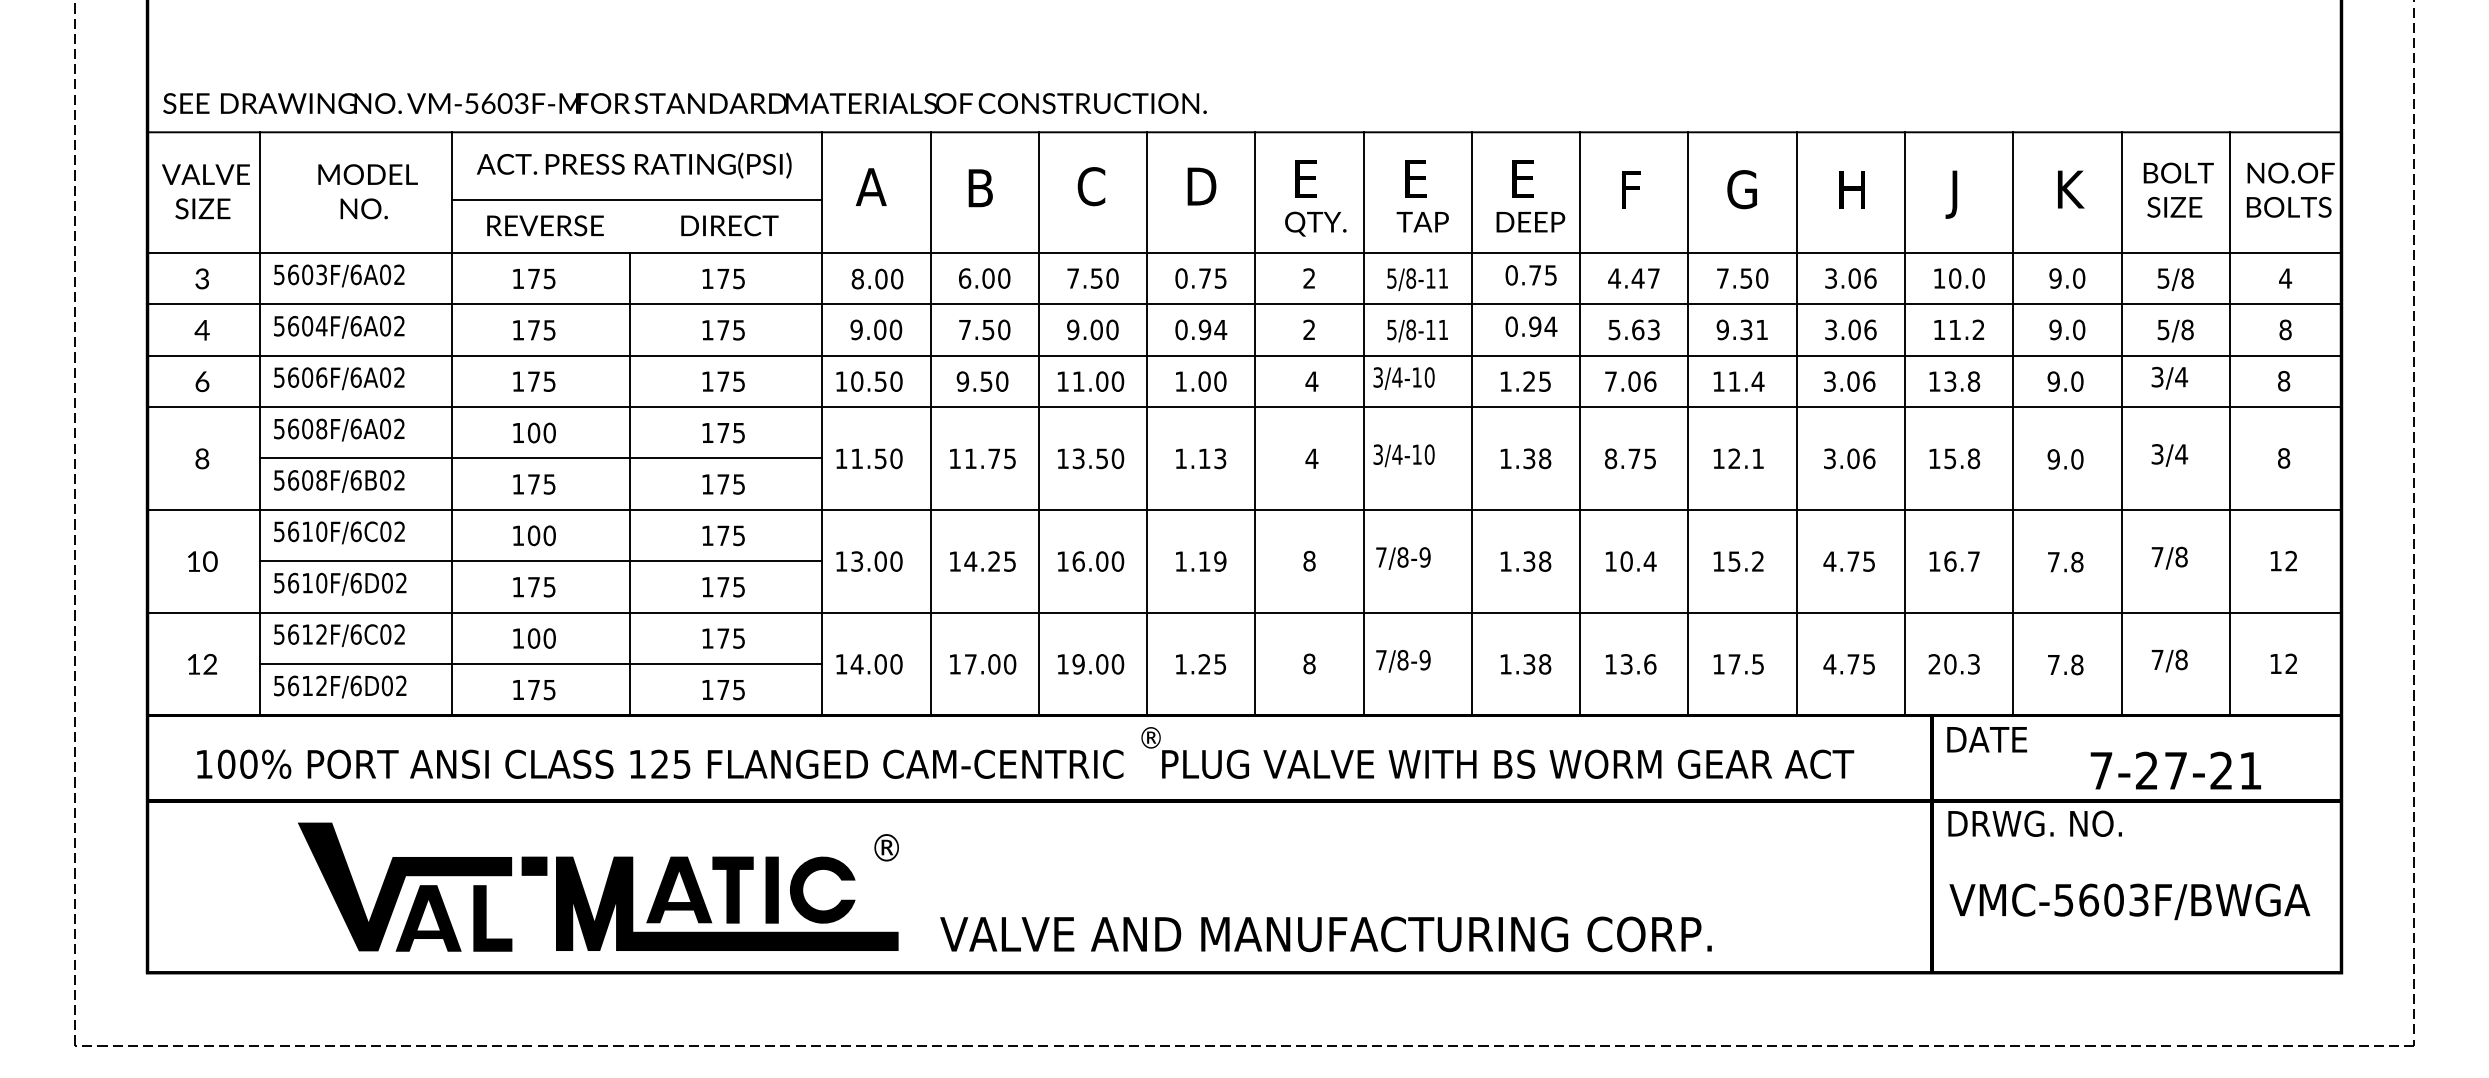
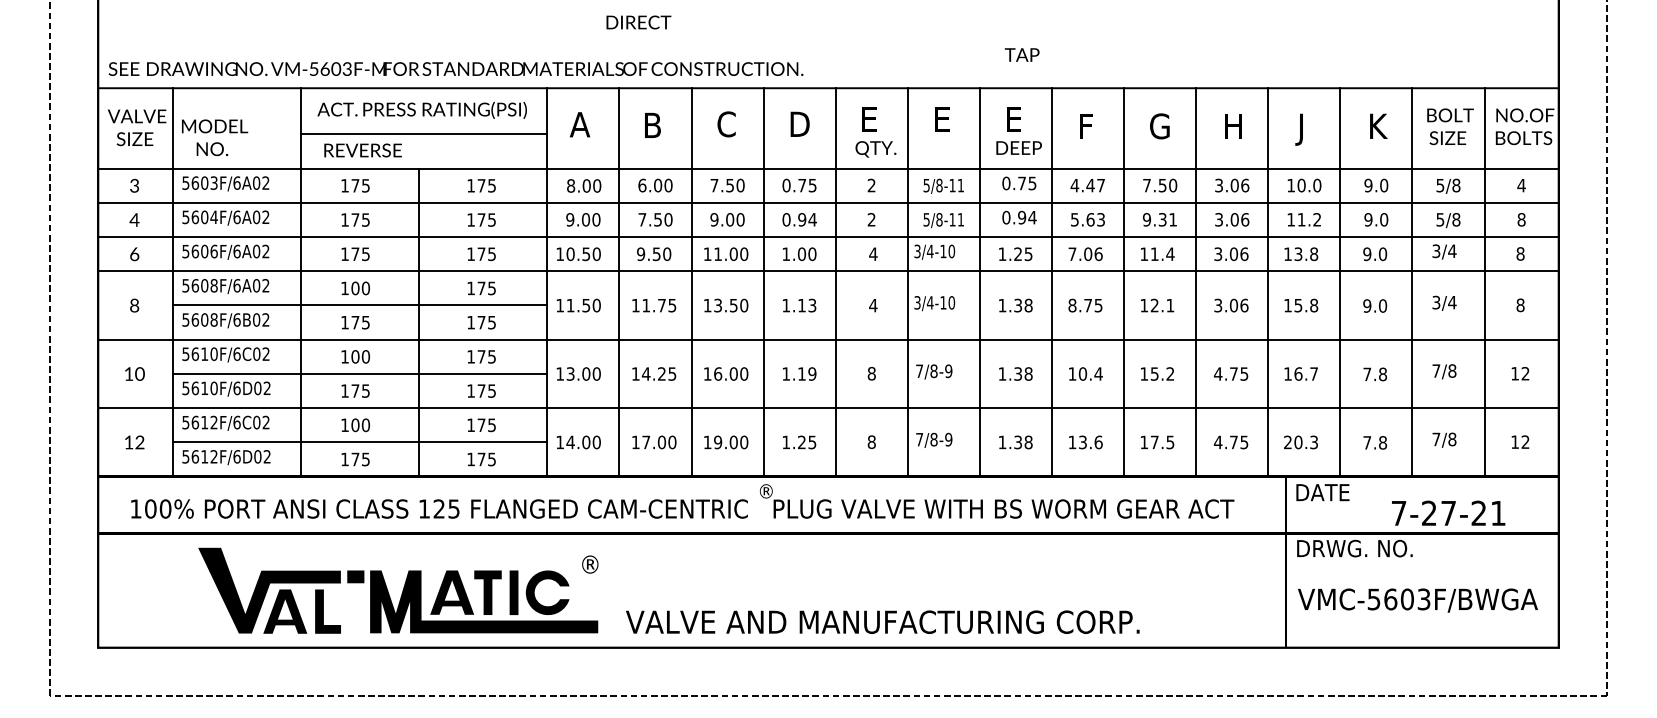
text: (368, 191) -> (215, 137), moved
text: (1421, 221) -> (1021, 54), moved
text: (729, 225) -> (638, 22), moved

